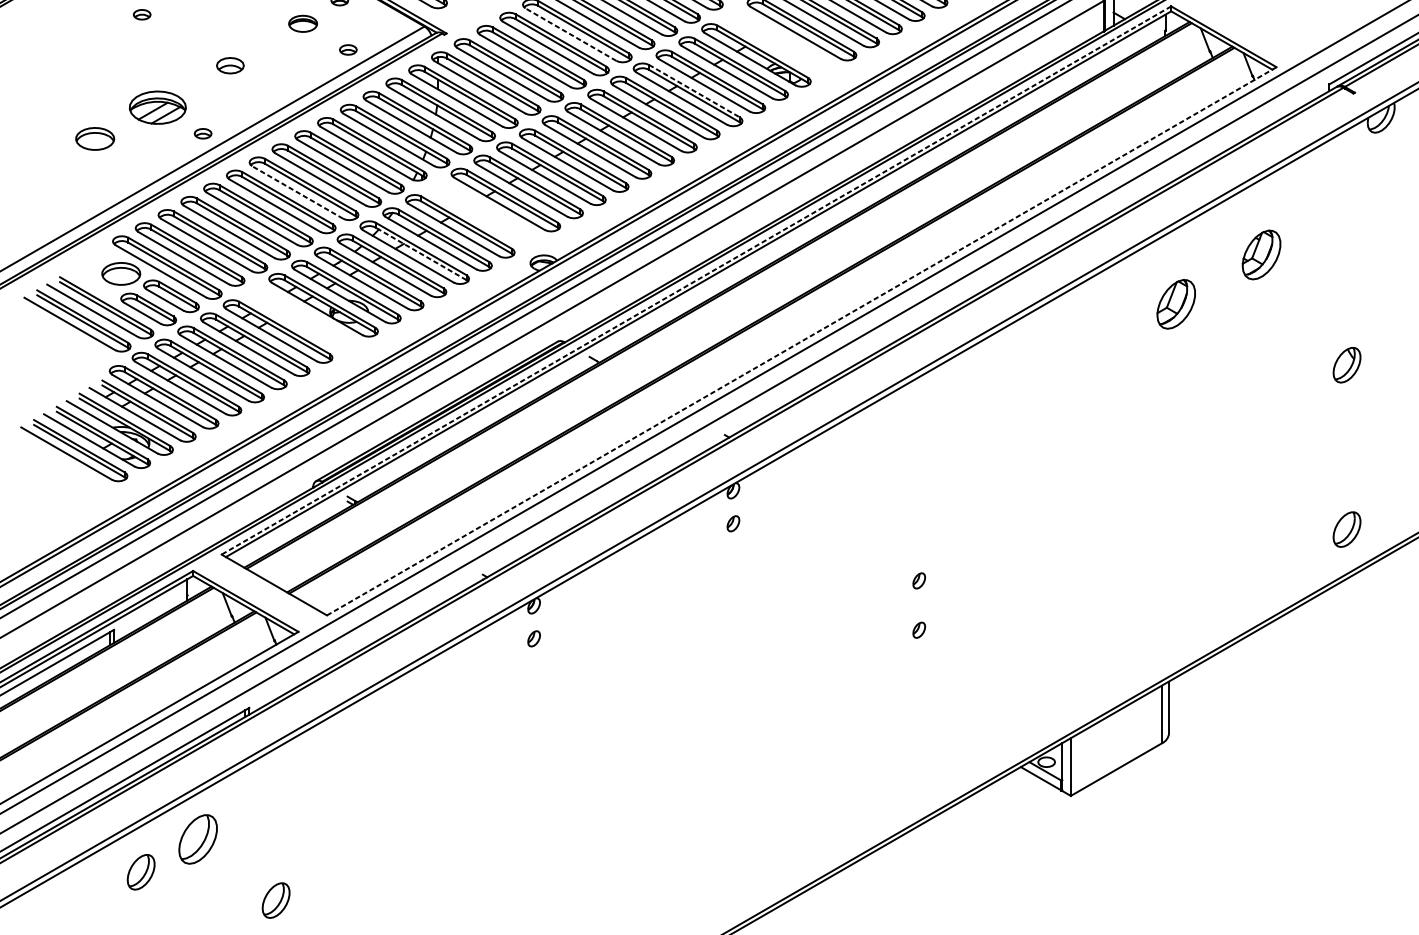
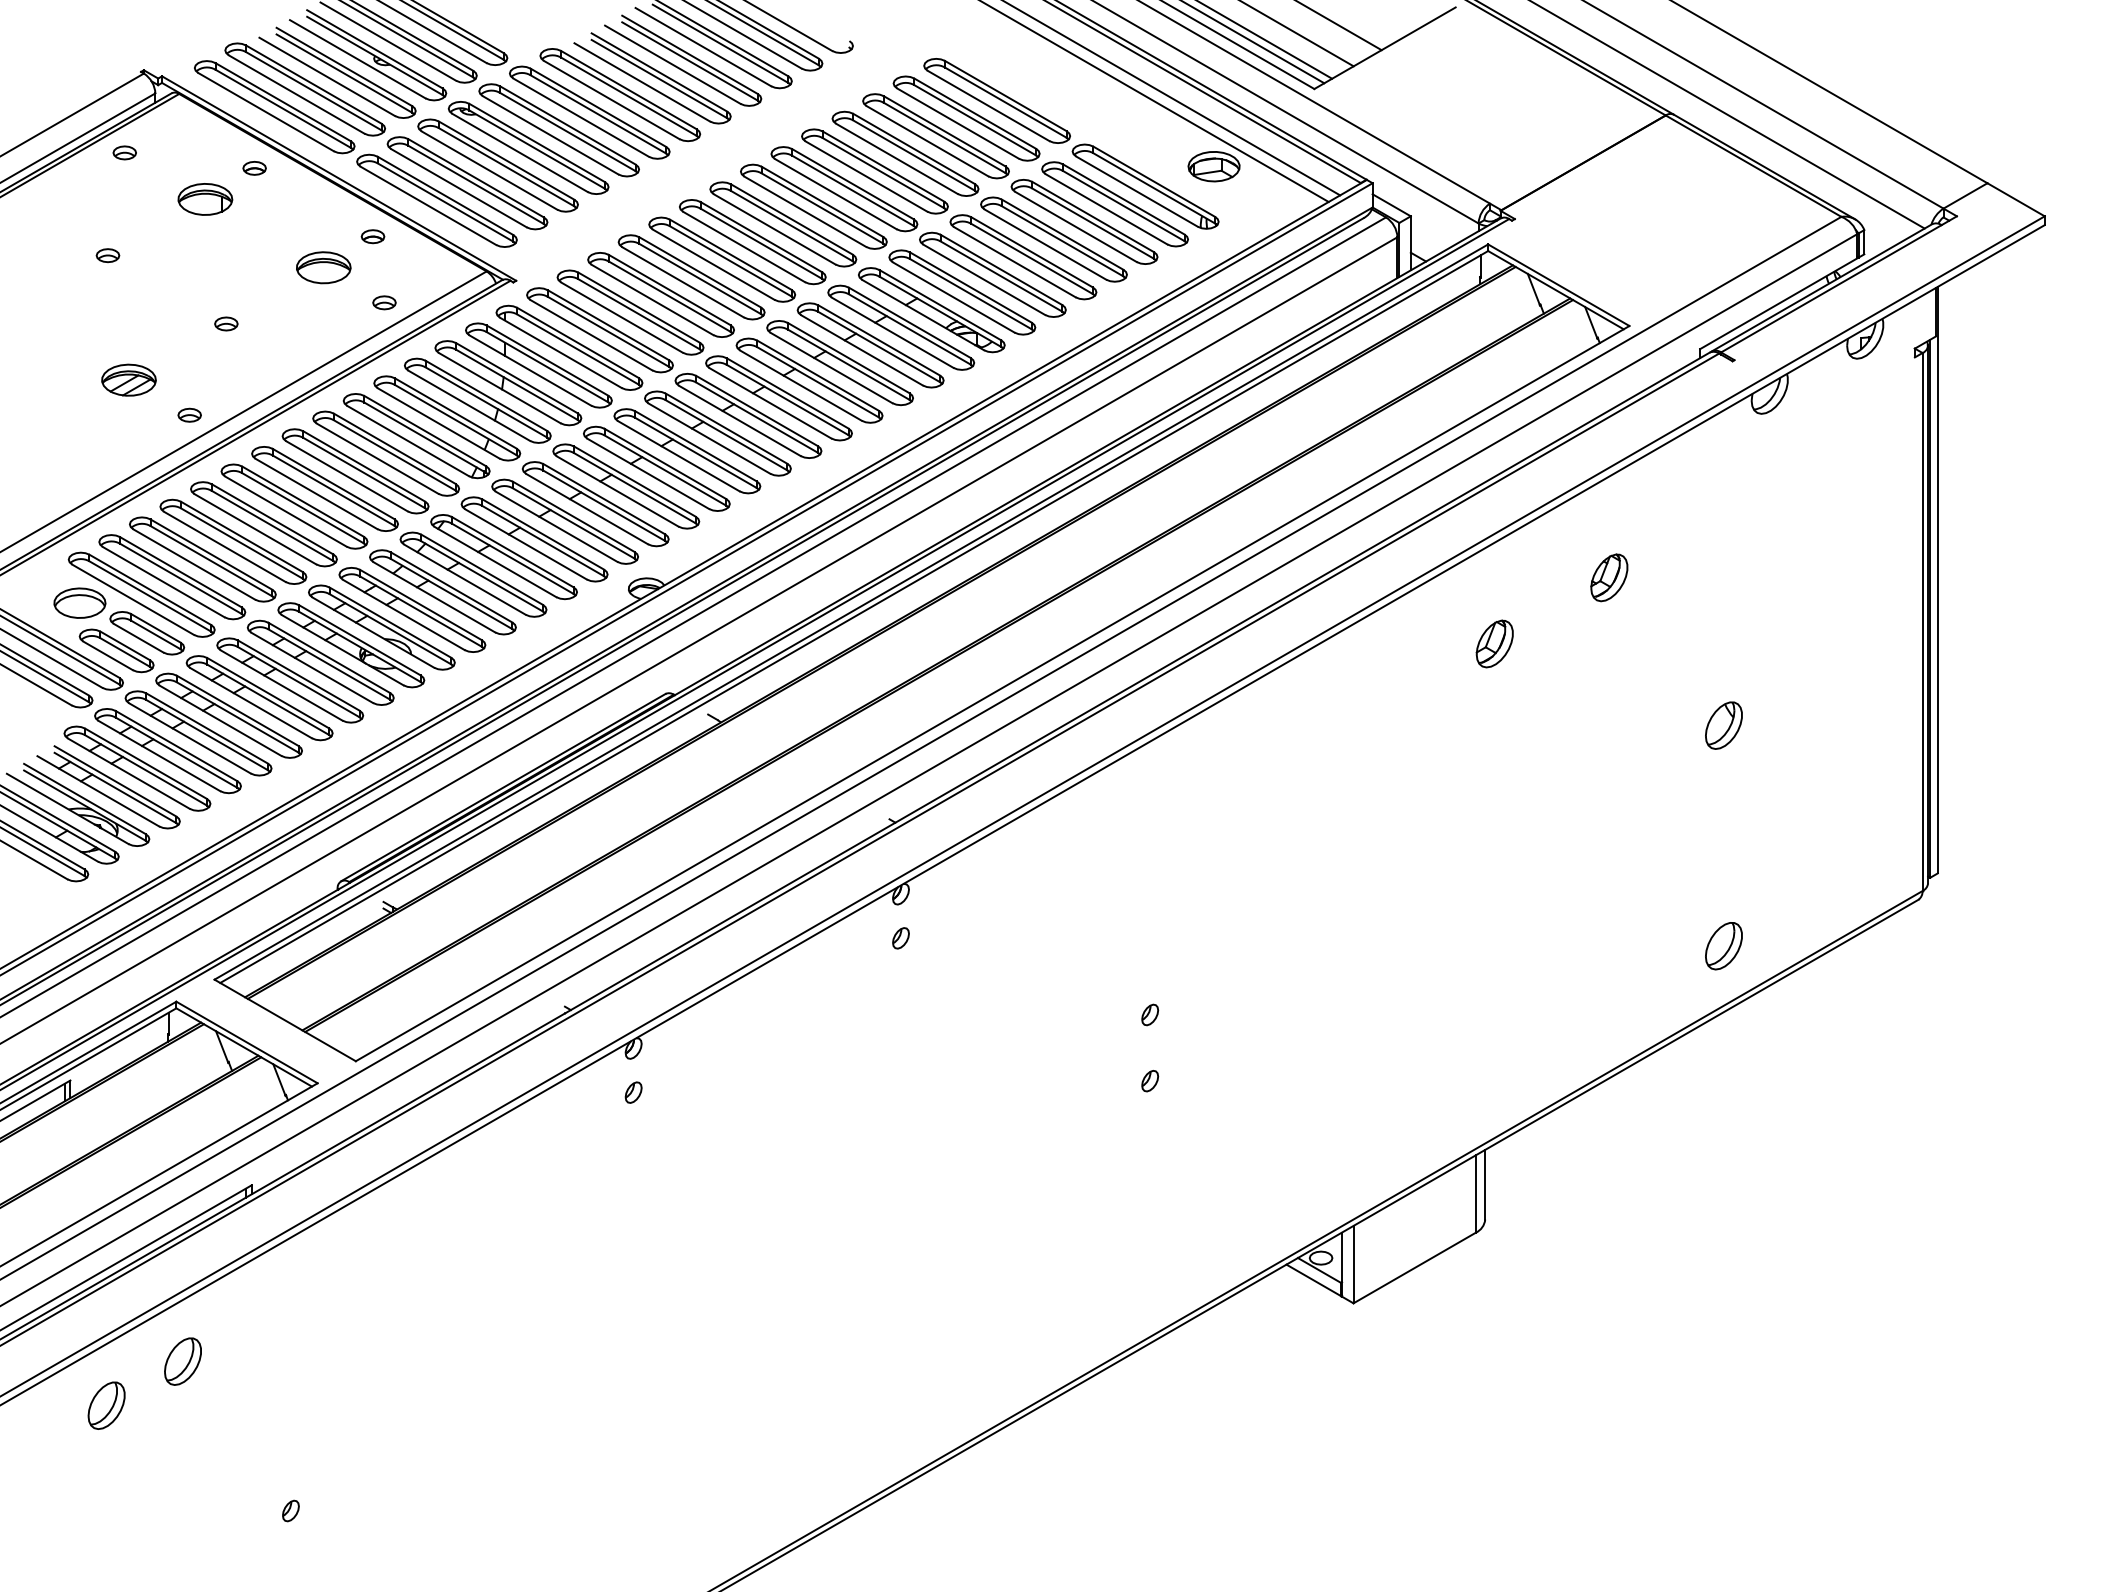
part: (302, 23) -> (323, 267), size x1.43
line: (570, 34) -> (682, 282), dashed -> solid
part: (779, 42) -> (962, 292), added
part: (230, 65) -> (226, 323), size x0.62
line: (695, 91) -> (849, 358), dashed -> solid
part: (157, 107) -> (128, 379), size x0.71
part: (94, 138) -> (44, 421), removed
line: (297, 192) -> (316, 493), dashed -> solid
part: (482, 212) -> (564, 521), added
line: (420, 254) -> (481, 576), dashed -> solid
part: (1261, 254) -> (1609, 577), size x0.71
line: (695, 280) -> (850, 612), dashed -> solid
part: (1175, 303) -> (1494, 643), size x0.71
part: (300, 318) -> (320, 662), added
line: (802, 341) -> (993, 693), dashed -> solid
part: (197, 839) -> (182, 1361), size x0.71
part: (276, 900) -> (287, 1443), removed

